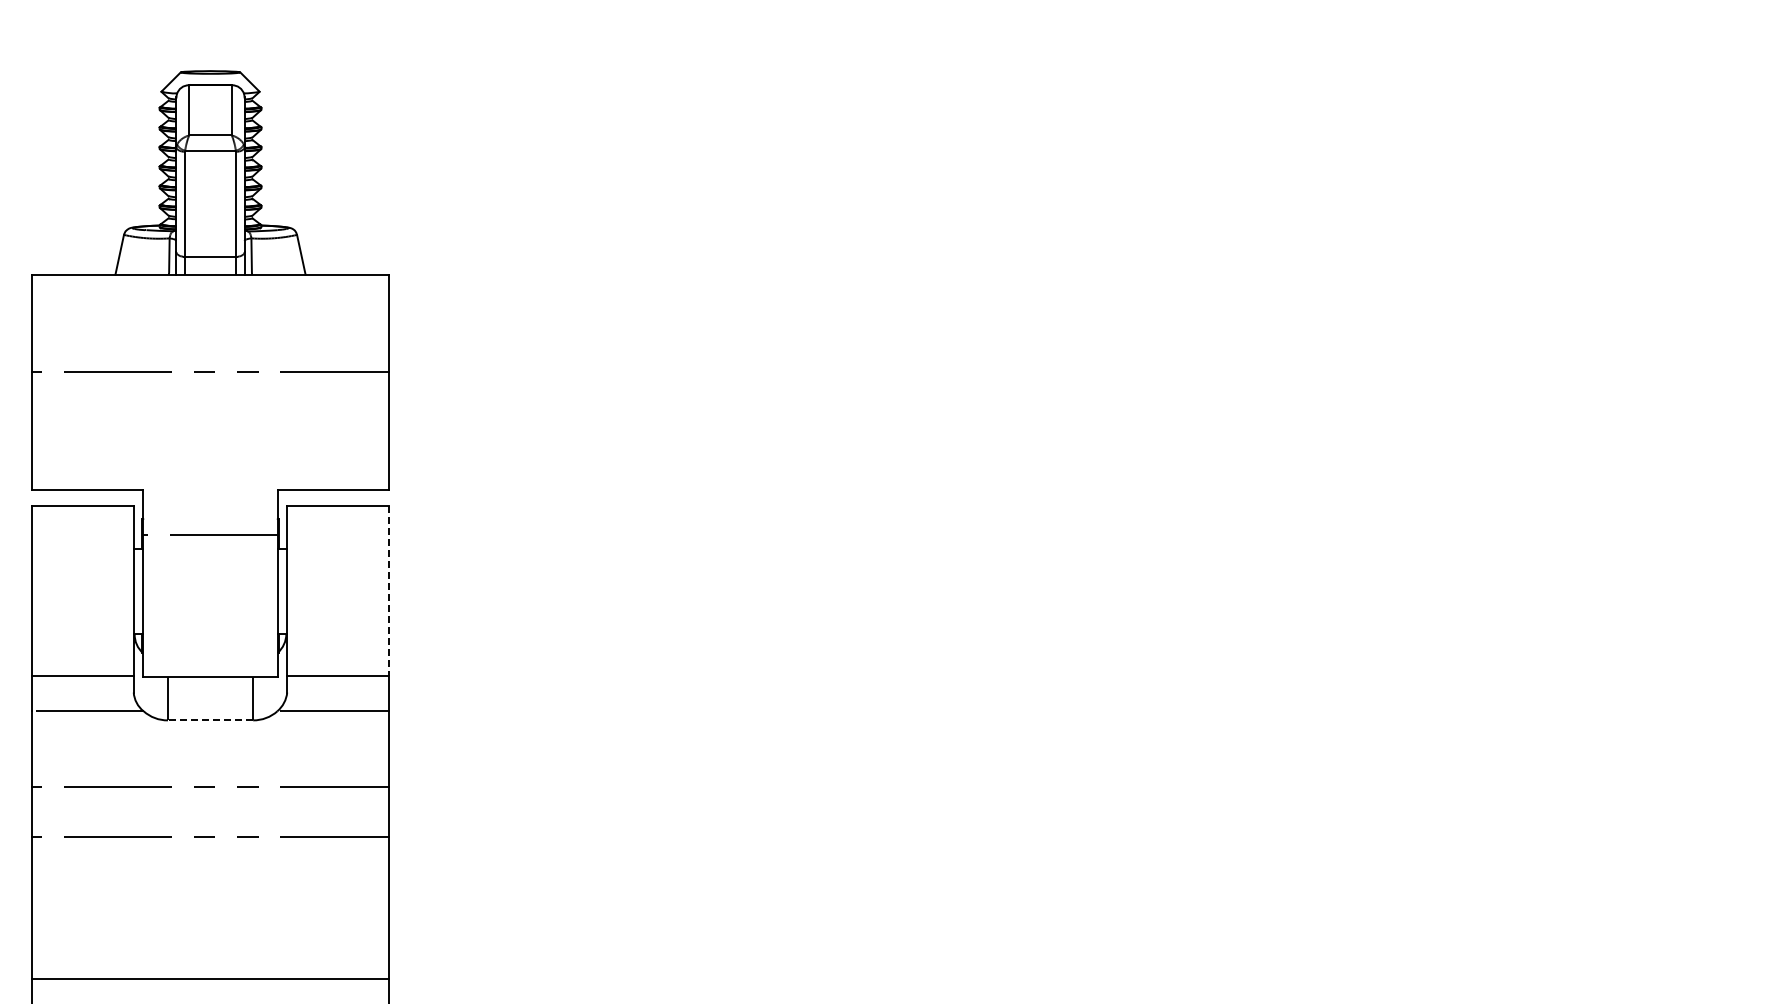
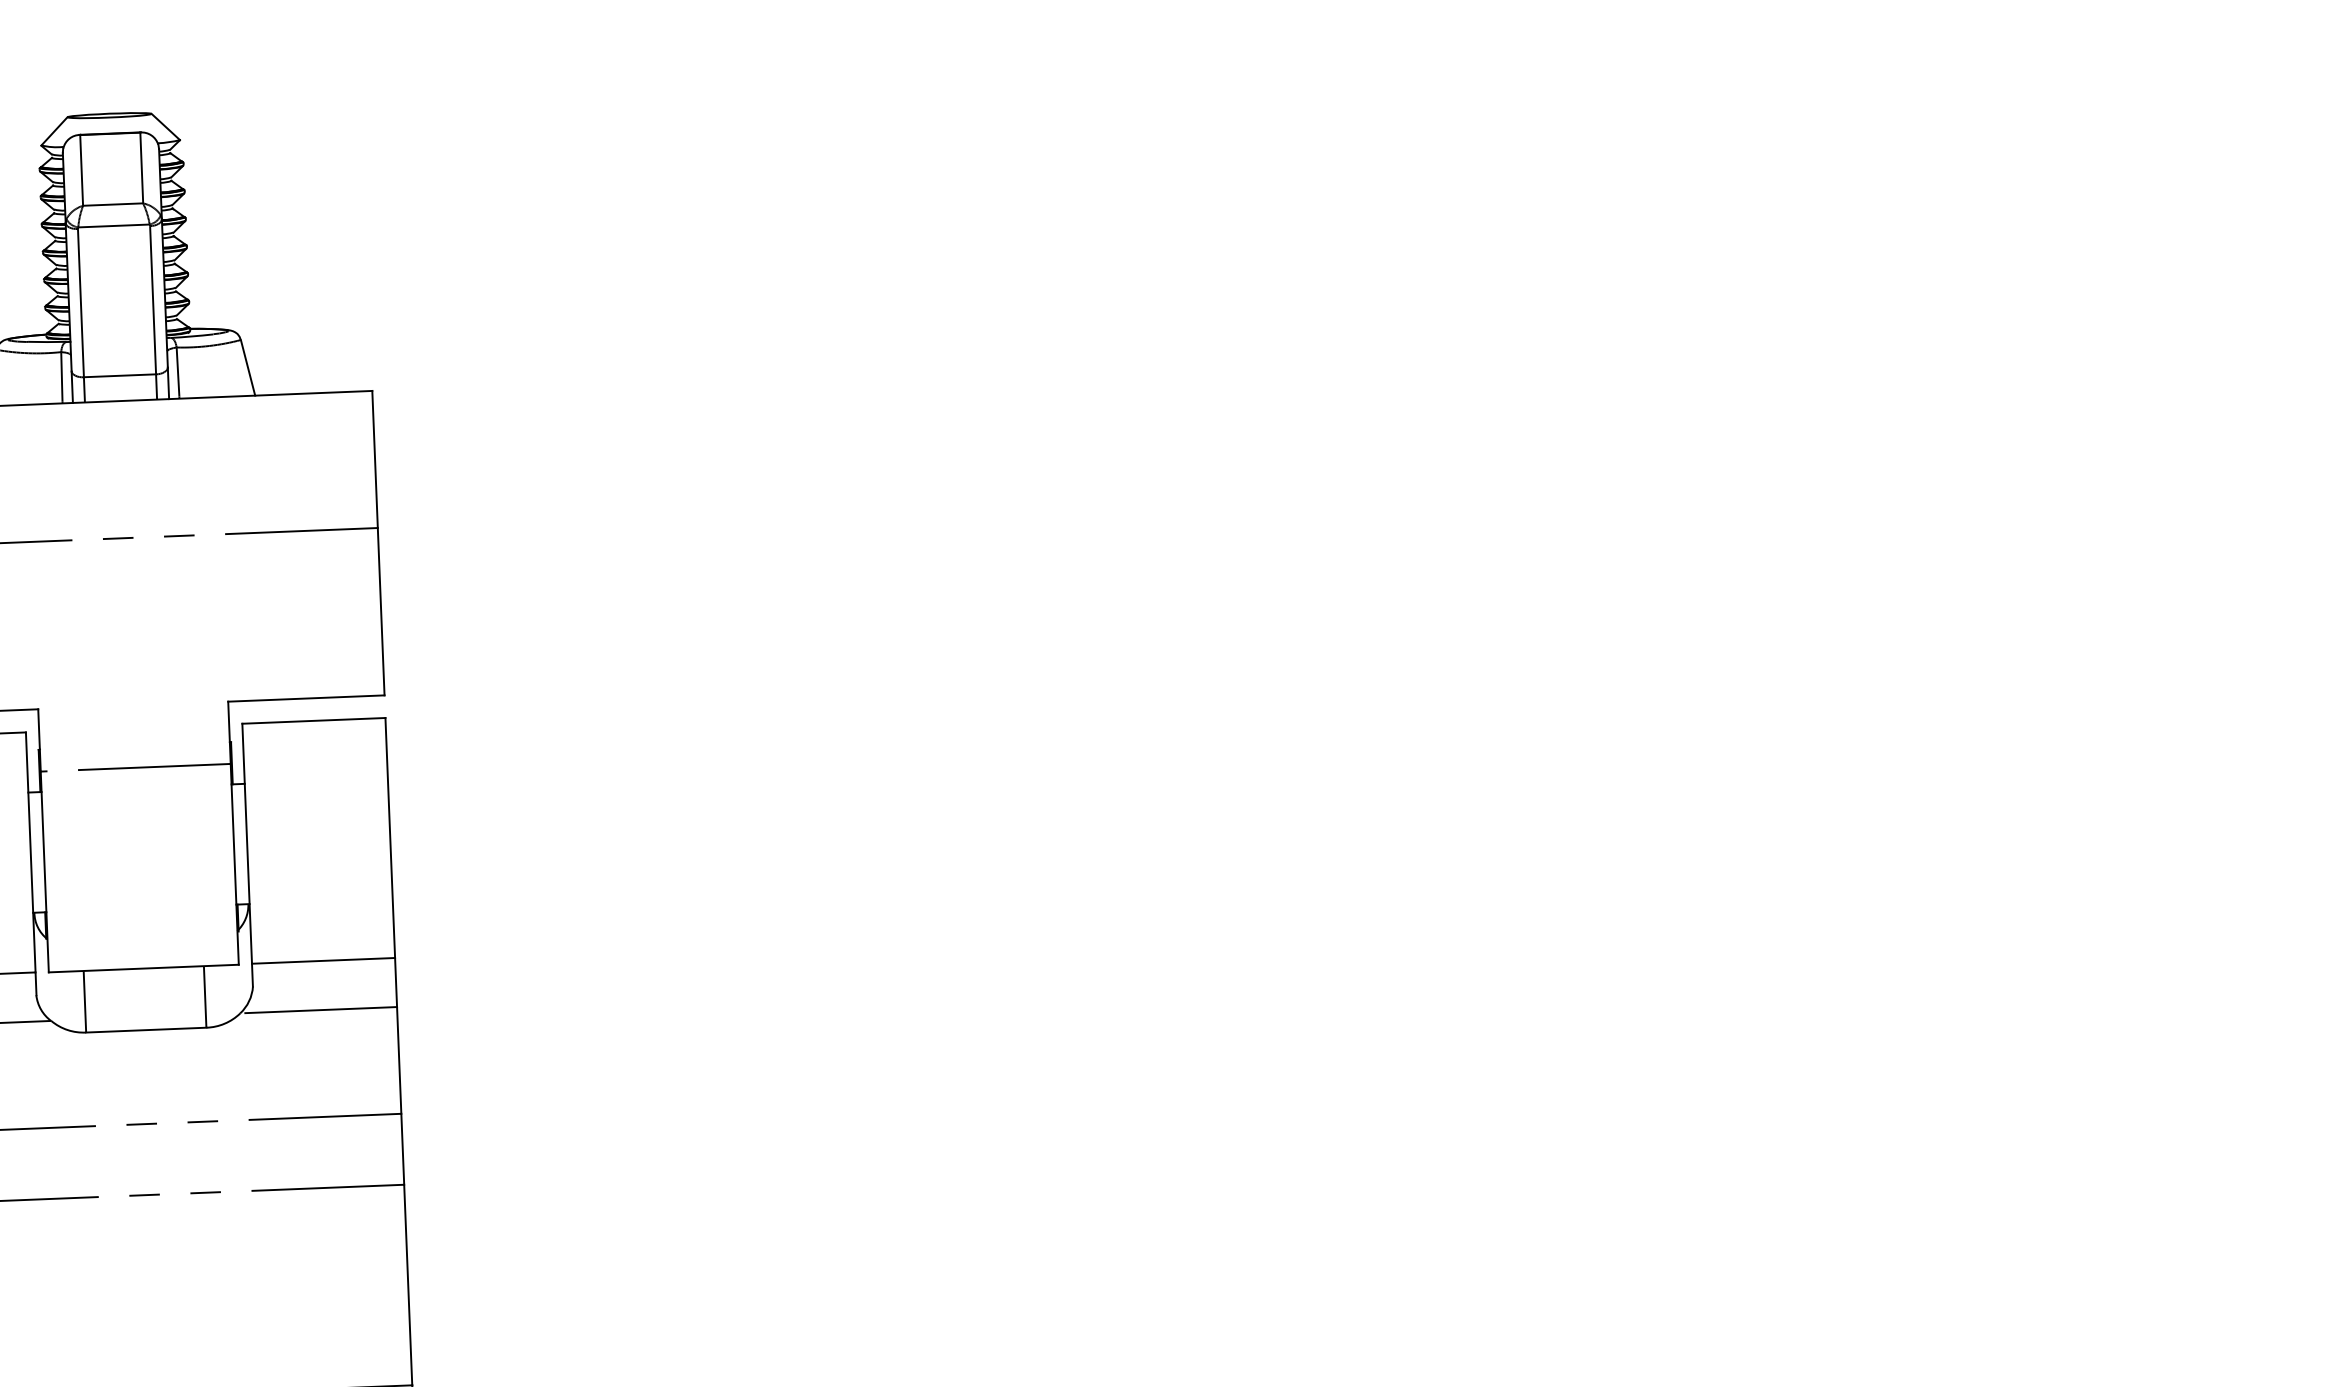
line: (388, 591) -> (390, 838), dashed -> solid
line: (210, 720) -> (146, 1030), dashed -> solid

